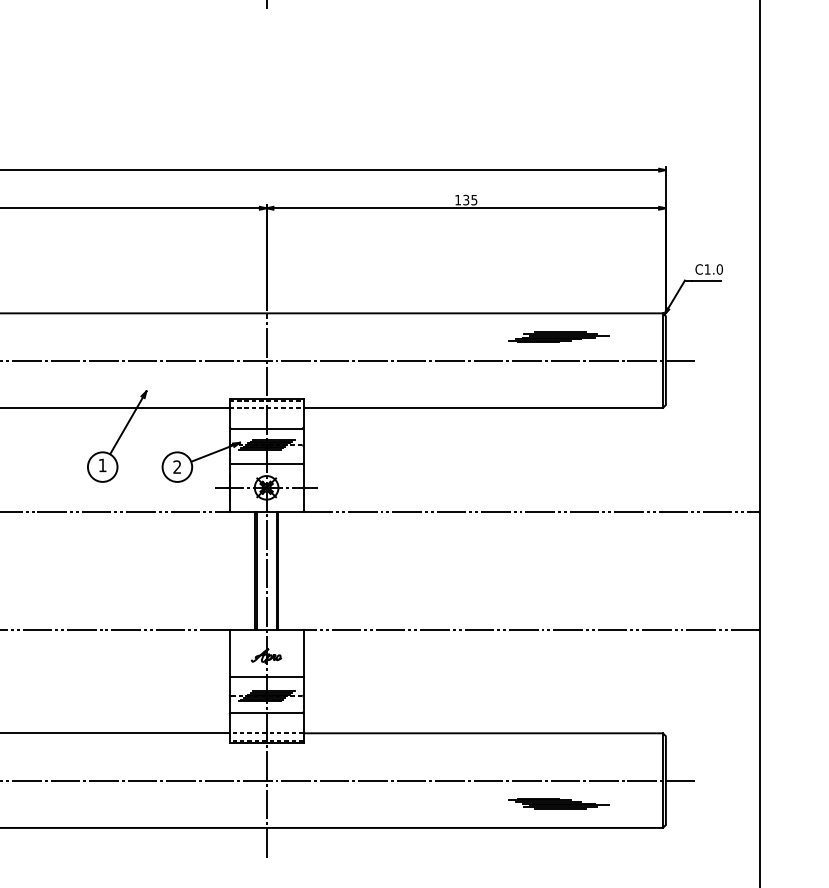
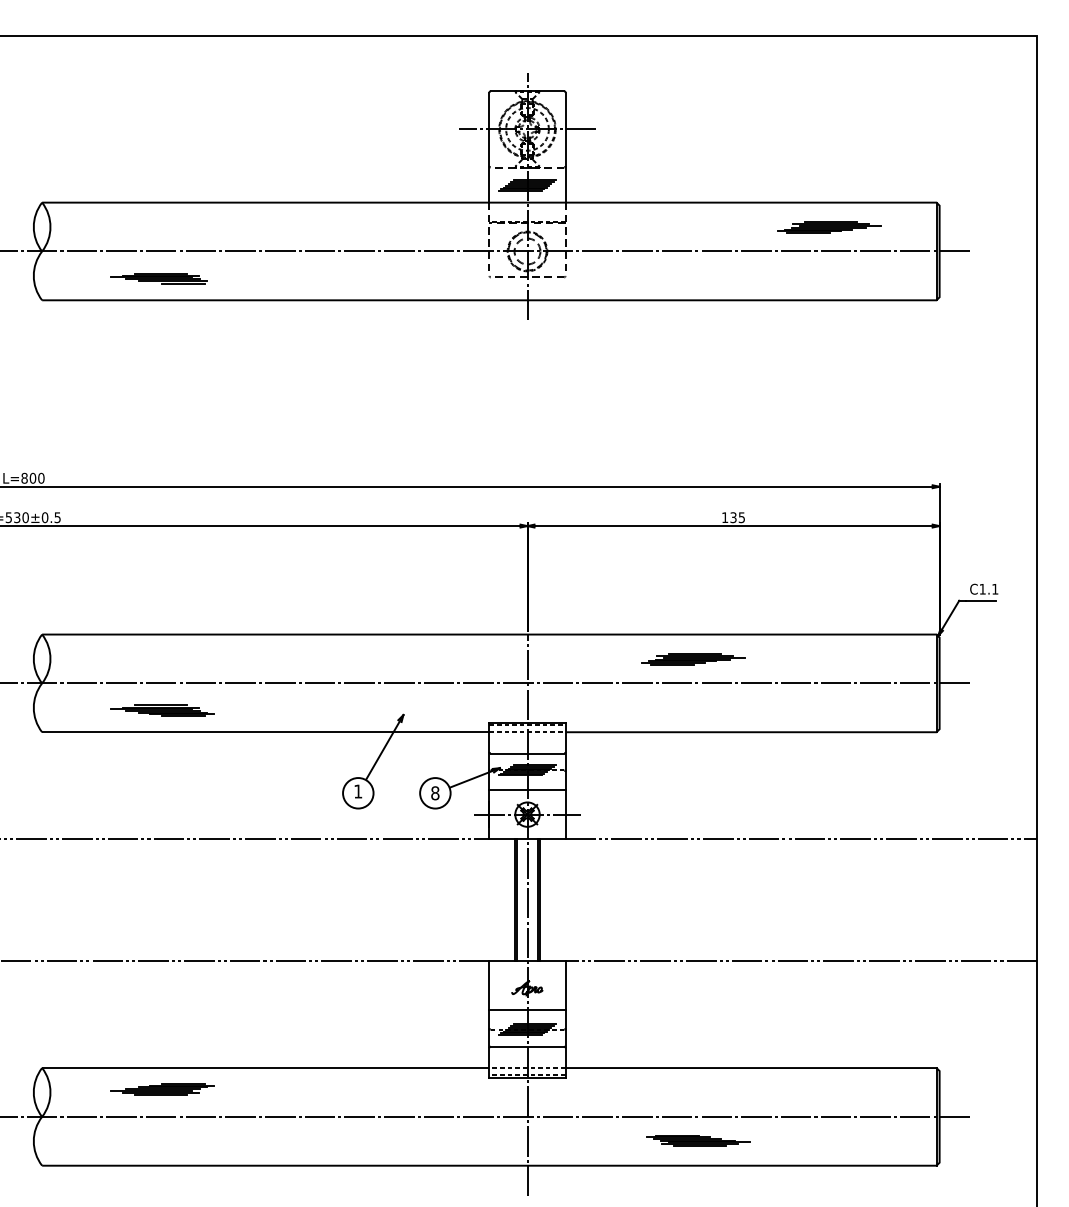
text: (720, 268) -> (995, 588), C1.0 -> C1.1
part: (559, 337) -> (693, 659), moved
text: (177, 467) -> (435, 793), 2 -> 8
part: (559, 803) -> (698, 1140), moved

